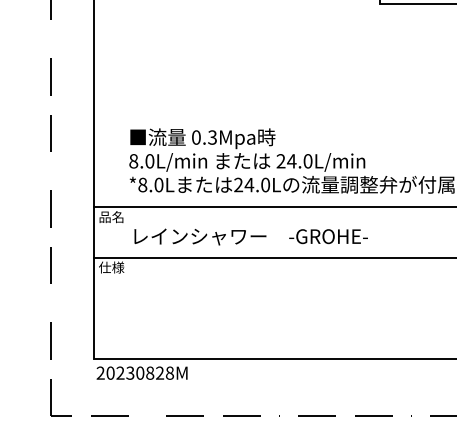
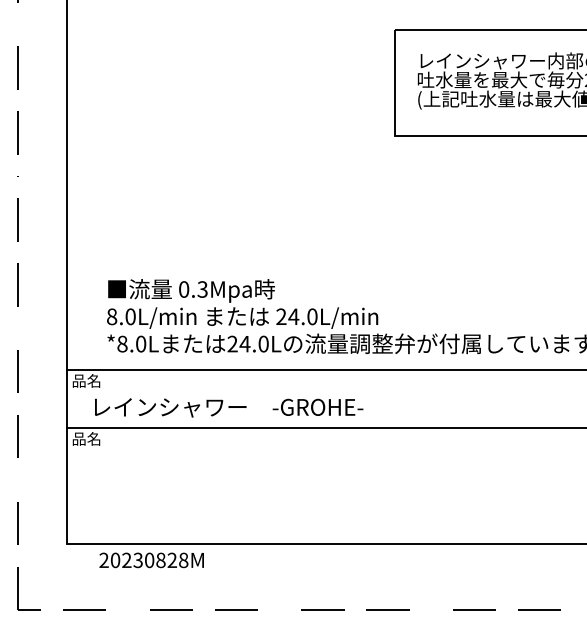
text: (251, 236) -> (229, 407), moved
text: (111, 267) -> (86, 438), 仕様 -> 品名
text: (141, 373) -> (151, 560), moved

